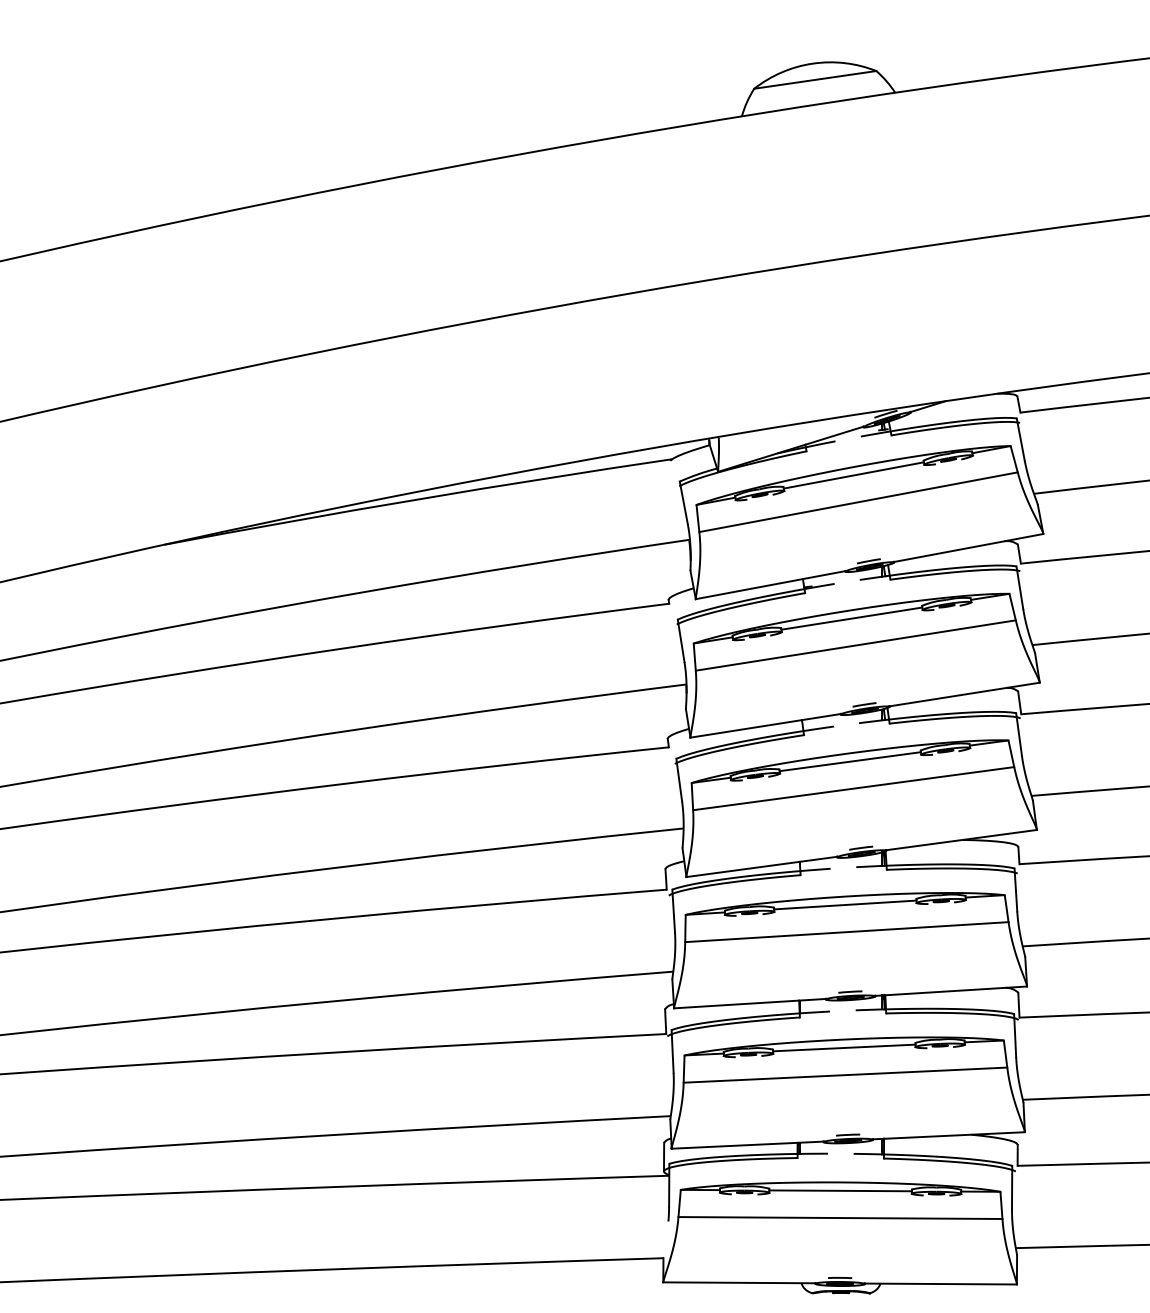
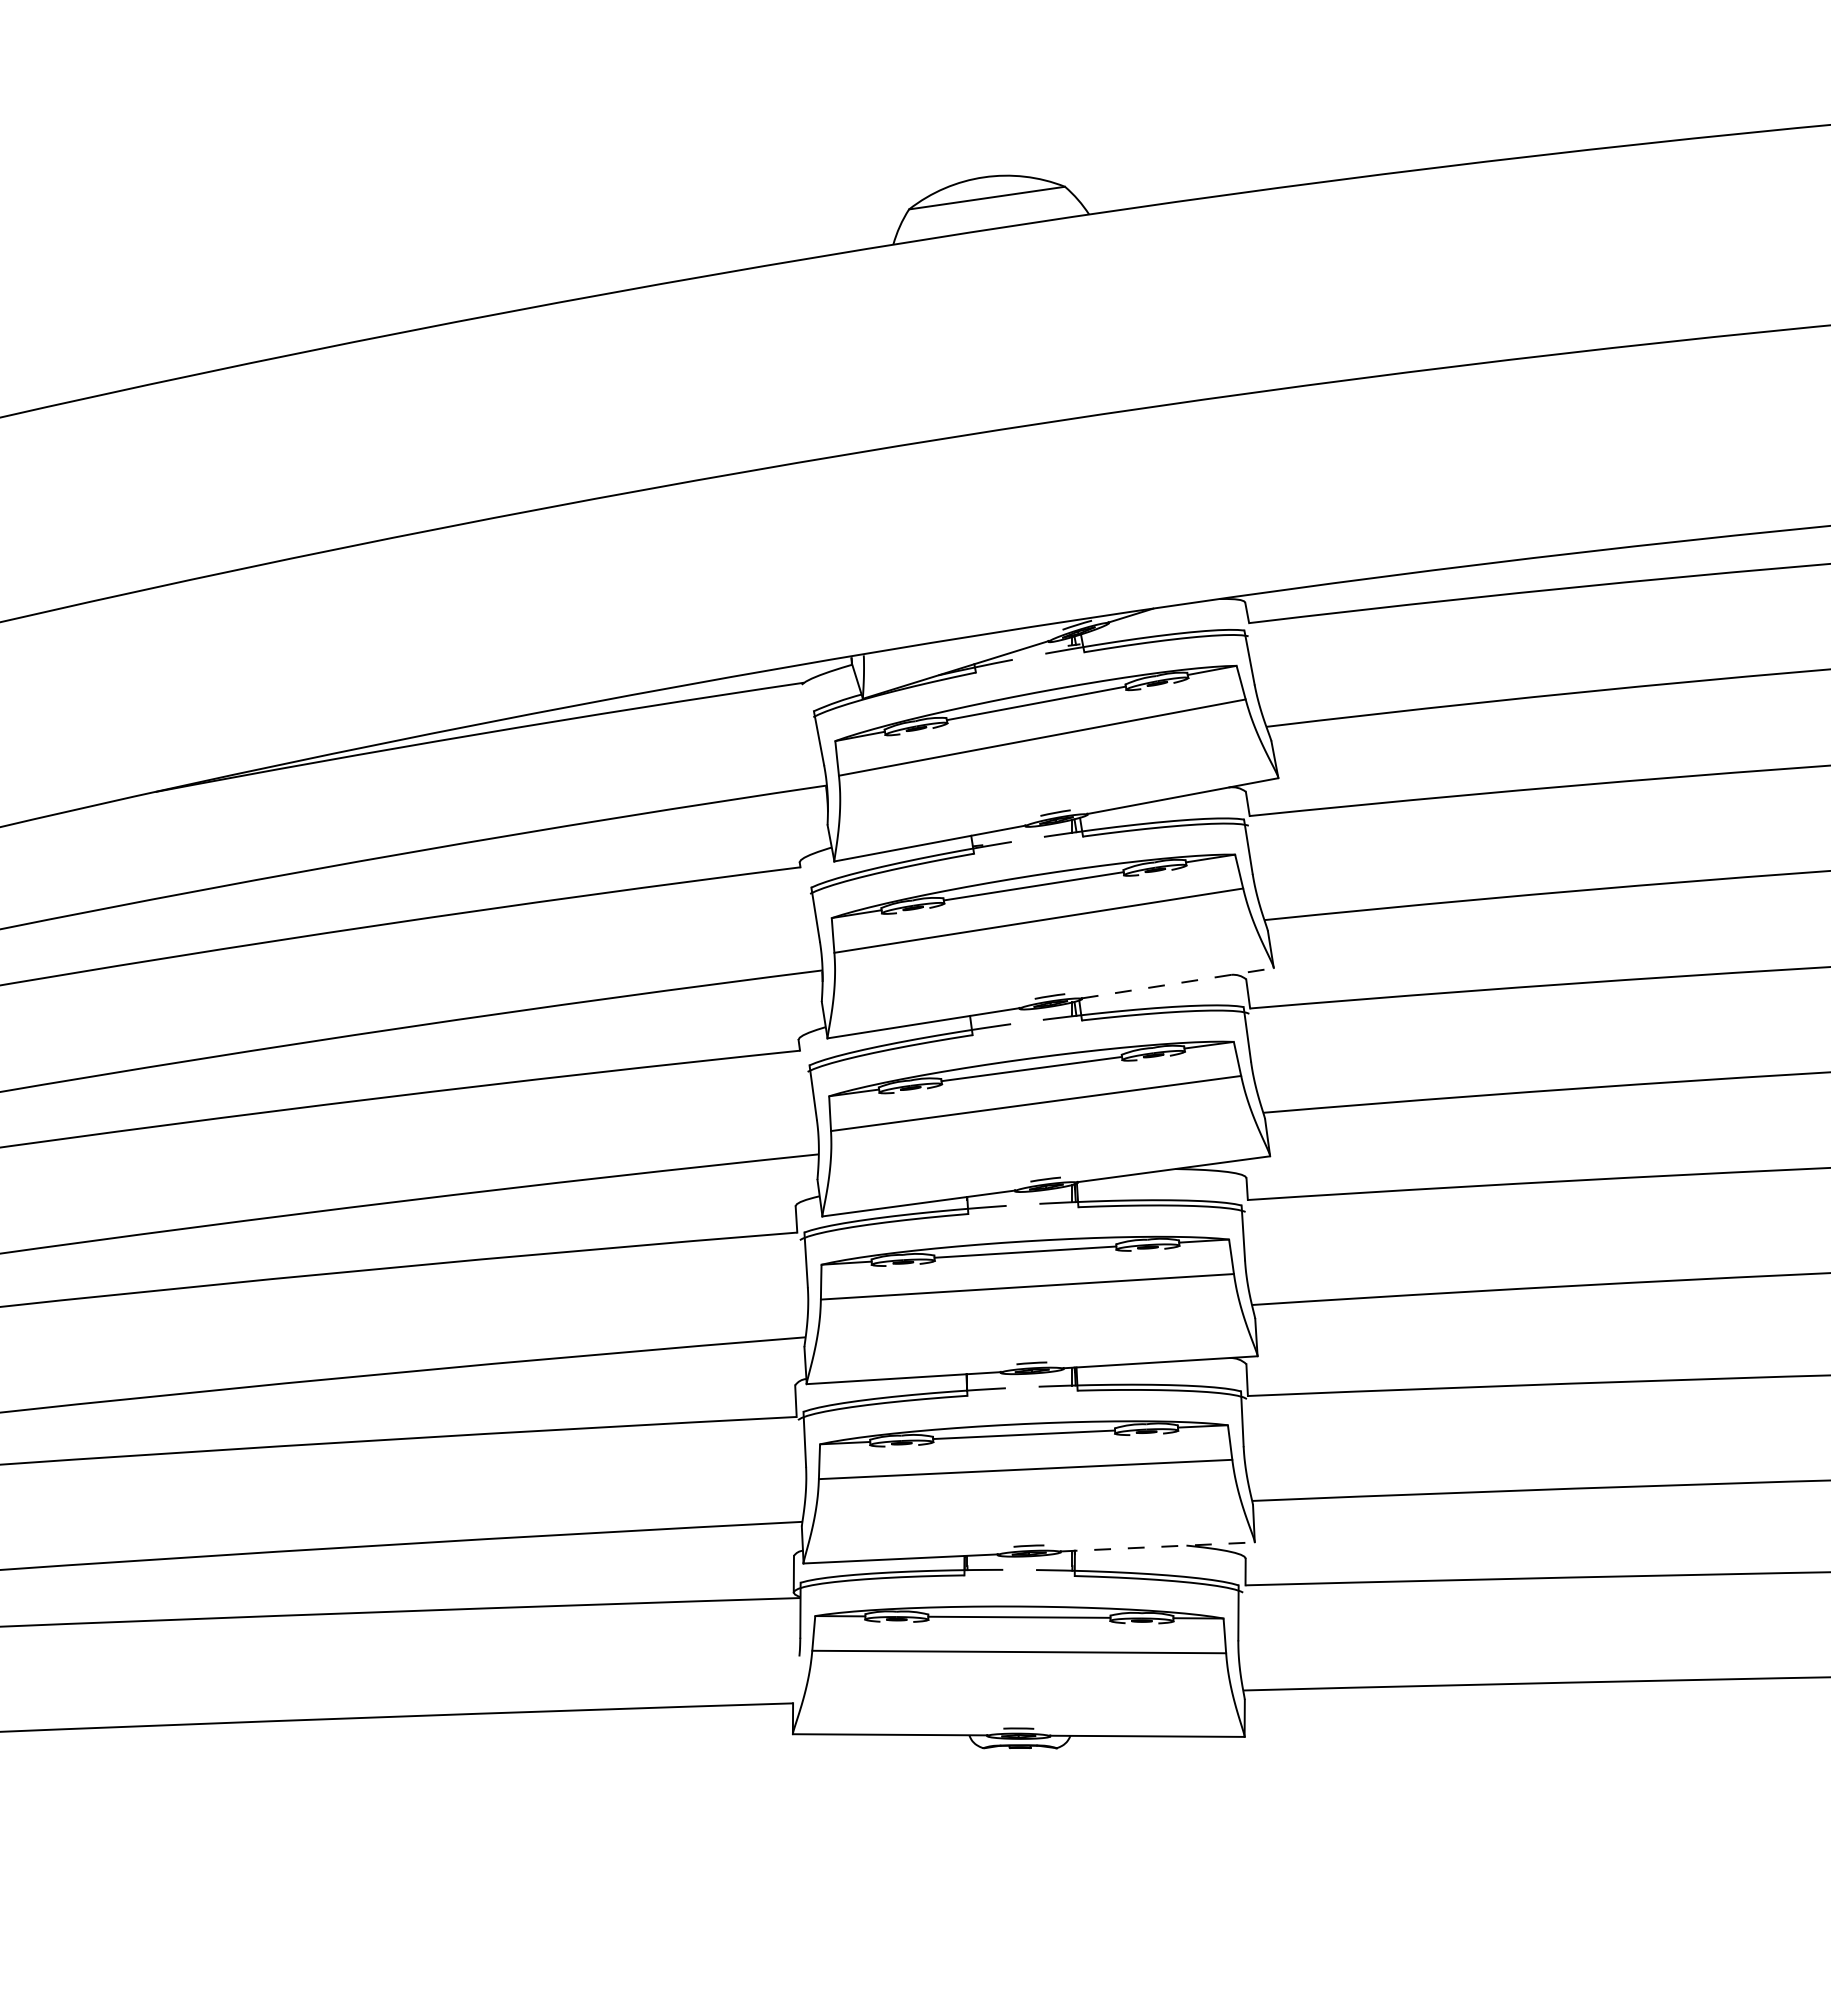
line: (965, 694) -> (1178, 983), solid -> dashed
line: (949, 1135) -> (1158, 1546), solid -> dashed

